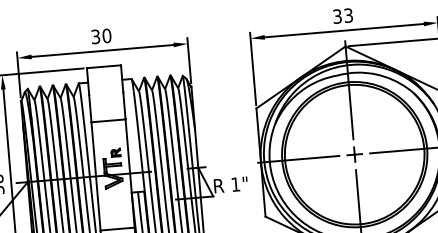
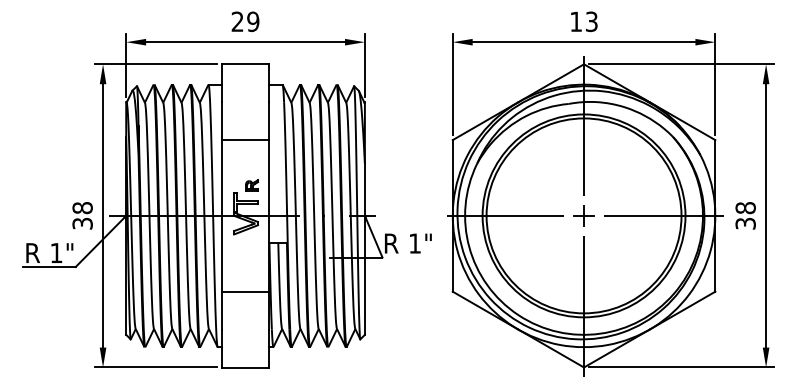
text: (336, 16) -> (575, 21), 33 -> 13
text: (101, 36) -> (245, 21), 30 -> 29

